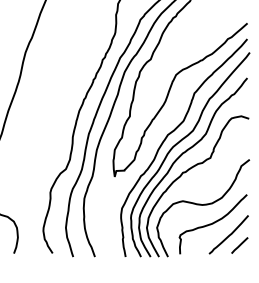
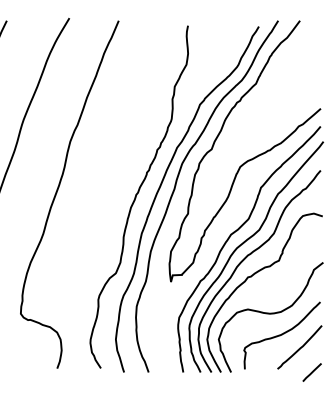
line: (239, 245) -> (311, 372), moved

